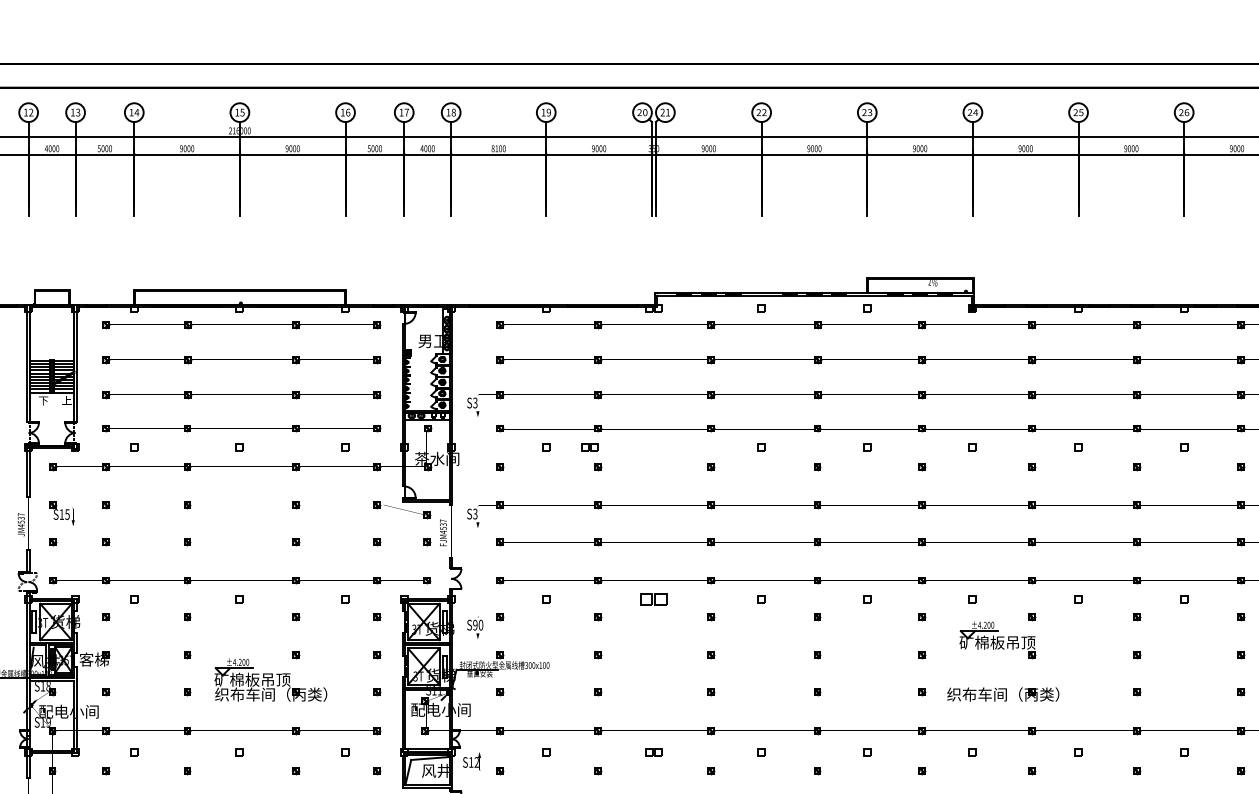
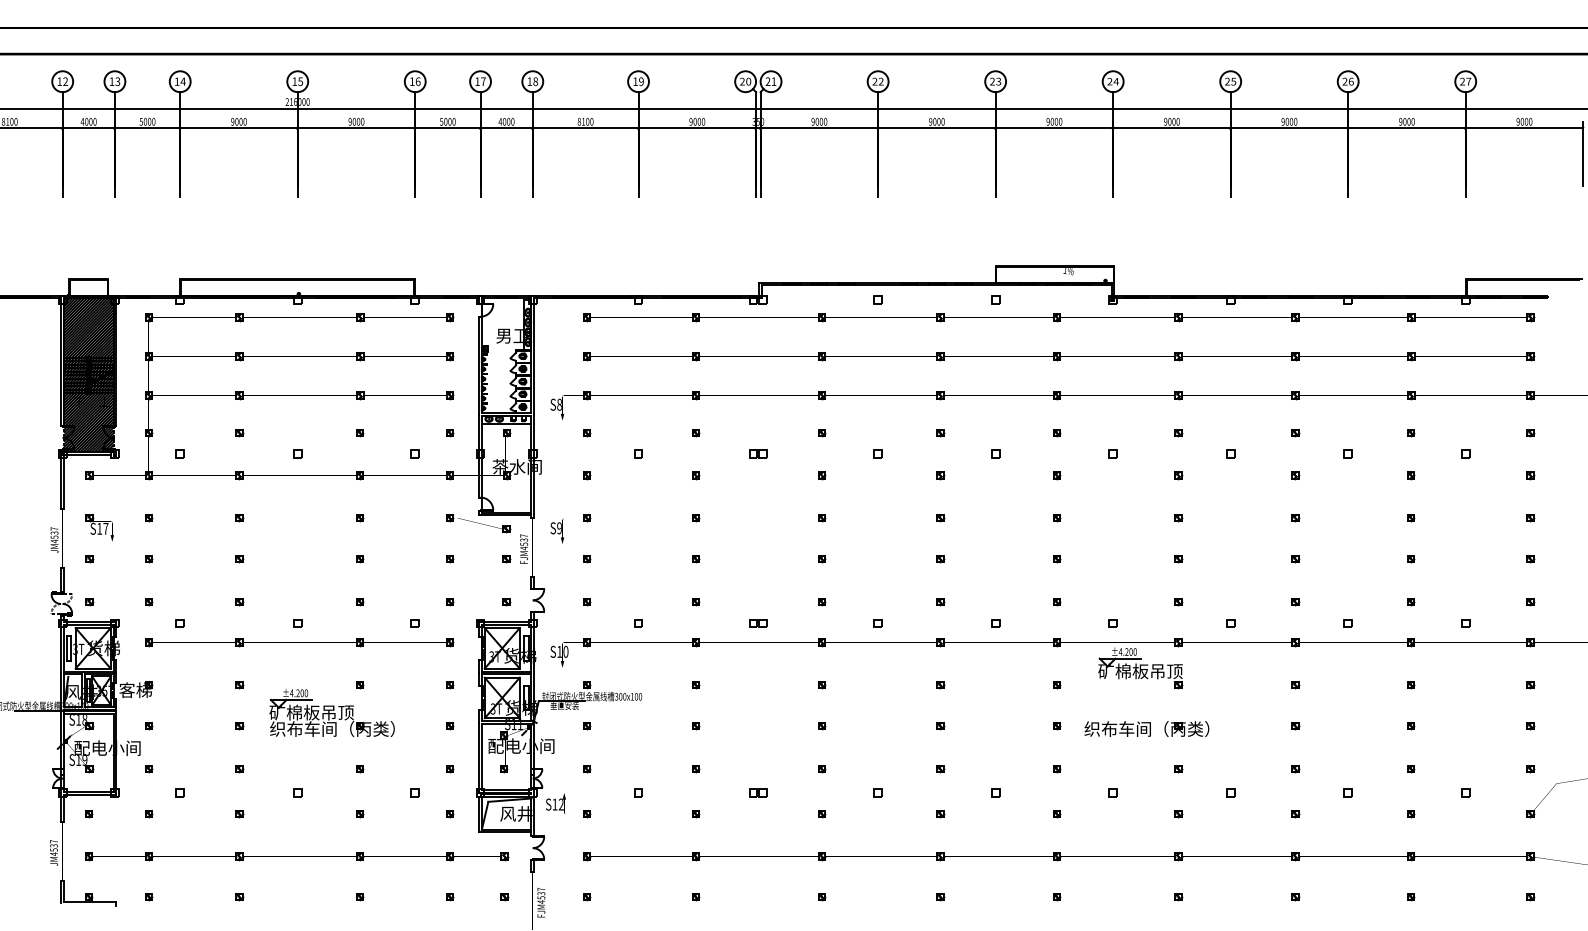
hatch: (51, 376) -> (88, 375), added
text: (475, 402) -> (559, 404), S3 -> S8
part: (590, 446) -> (758, 453), moved
text: (67, 514) -> (105, 528), S15 -> S17
text: (475, 514) -> (559, 528), S3 -> S9
part: (654, 599) -> (758, 623), size x0.62
text: (475, 624) -> (559, 651), S90 -> S10

